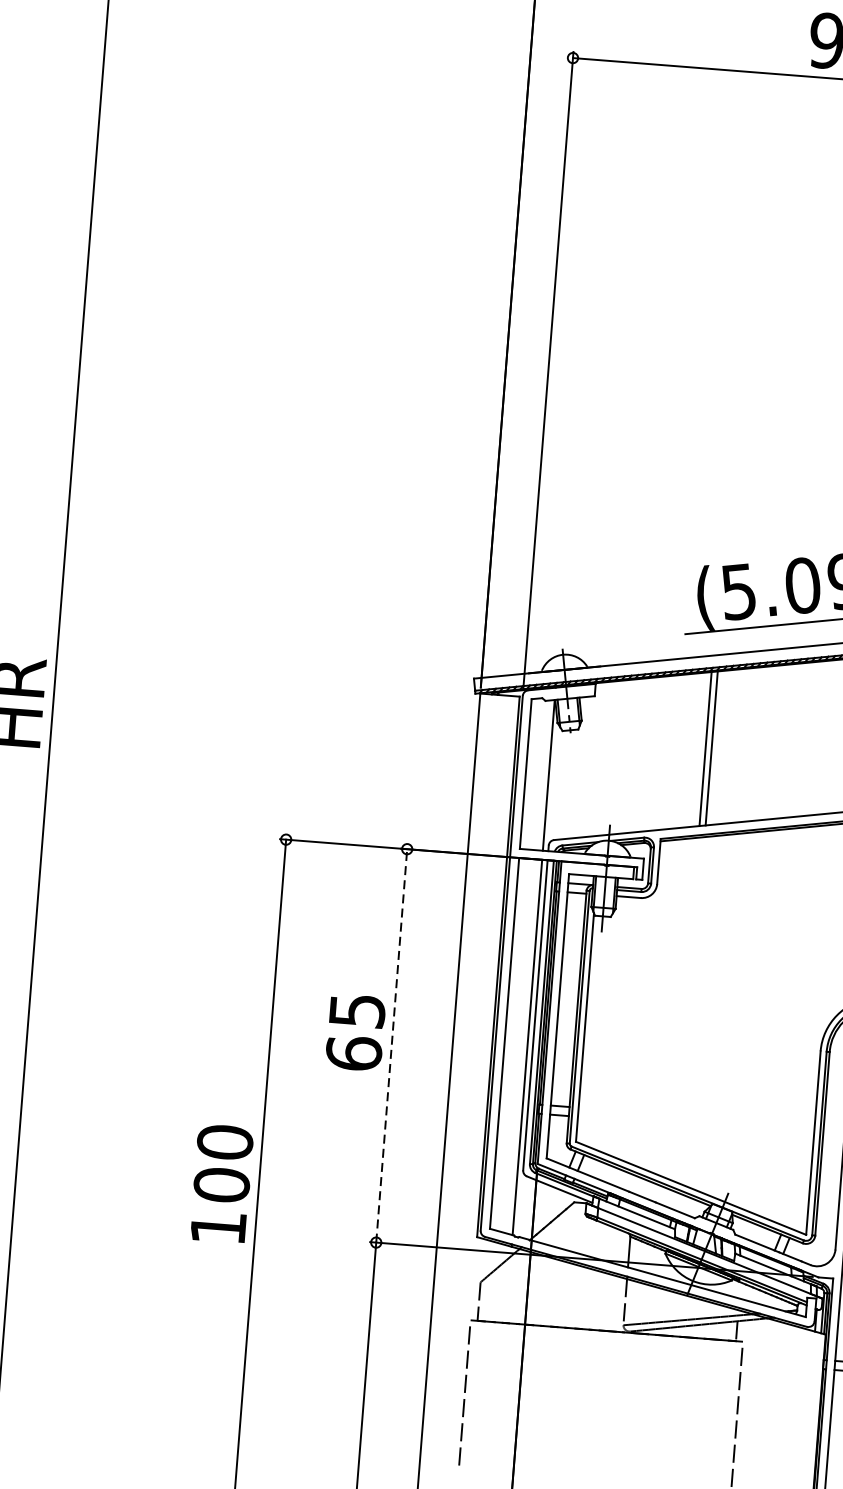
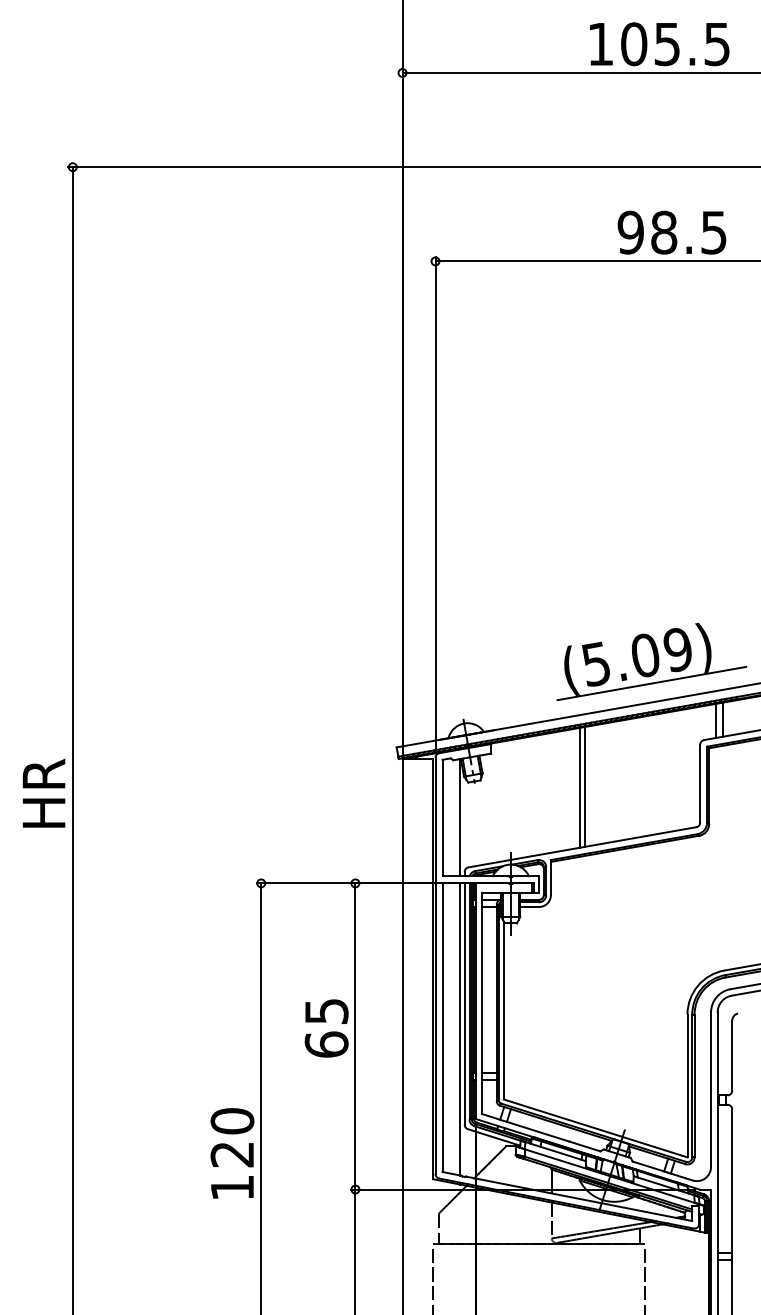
line: (391, 1045) -> (355, 1036), dashed -> solid
text: (221, 1185) -> (232, 1154), 100 -> 120

